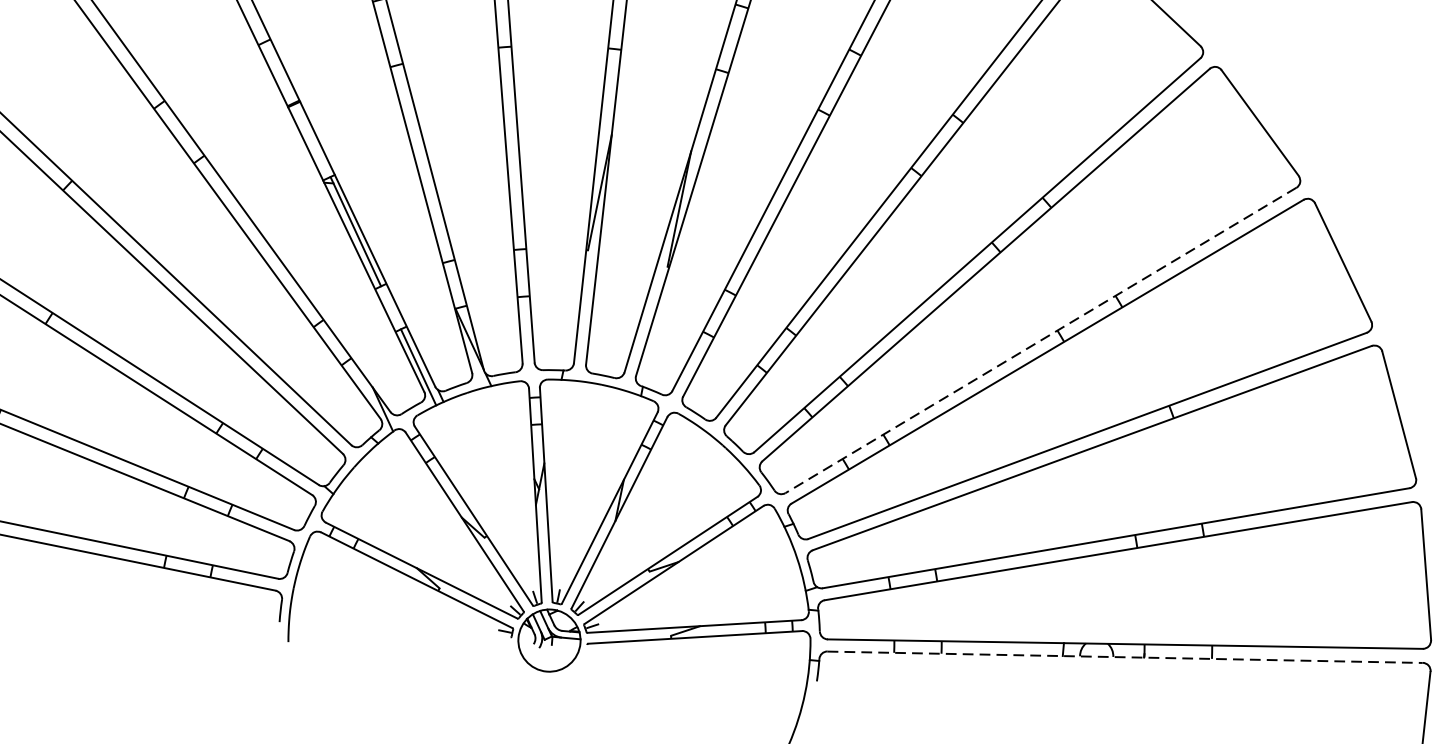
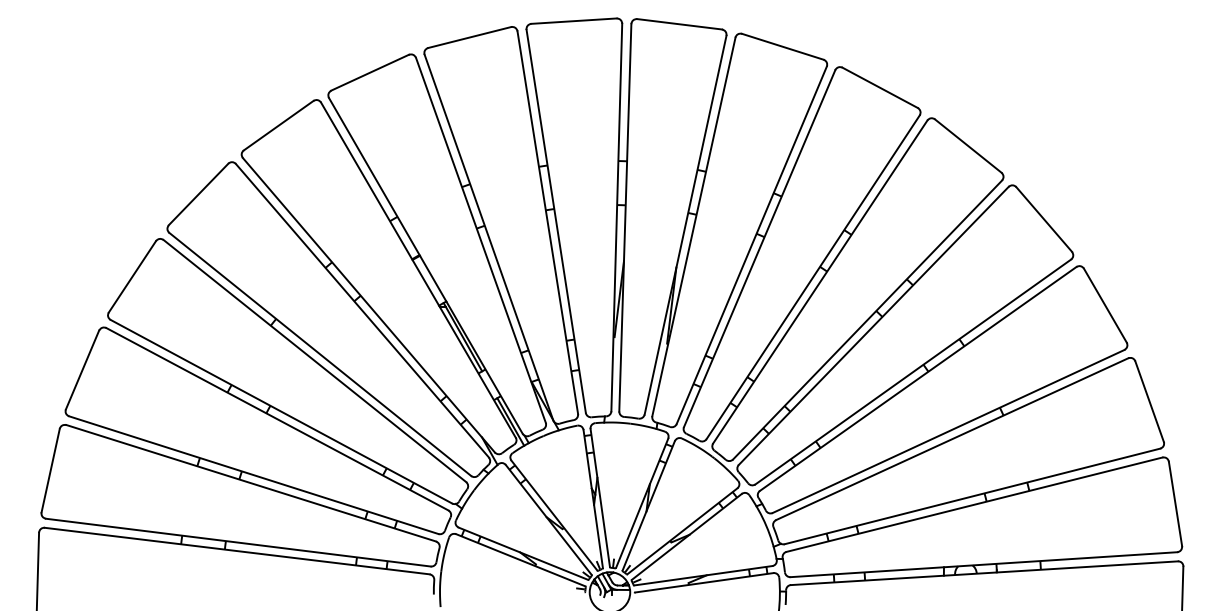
line: (1041, 341) -> (913, 372), dashed -> solid
line: (1125, 657) -> (984, 573), dashed -> solid

